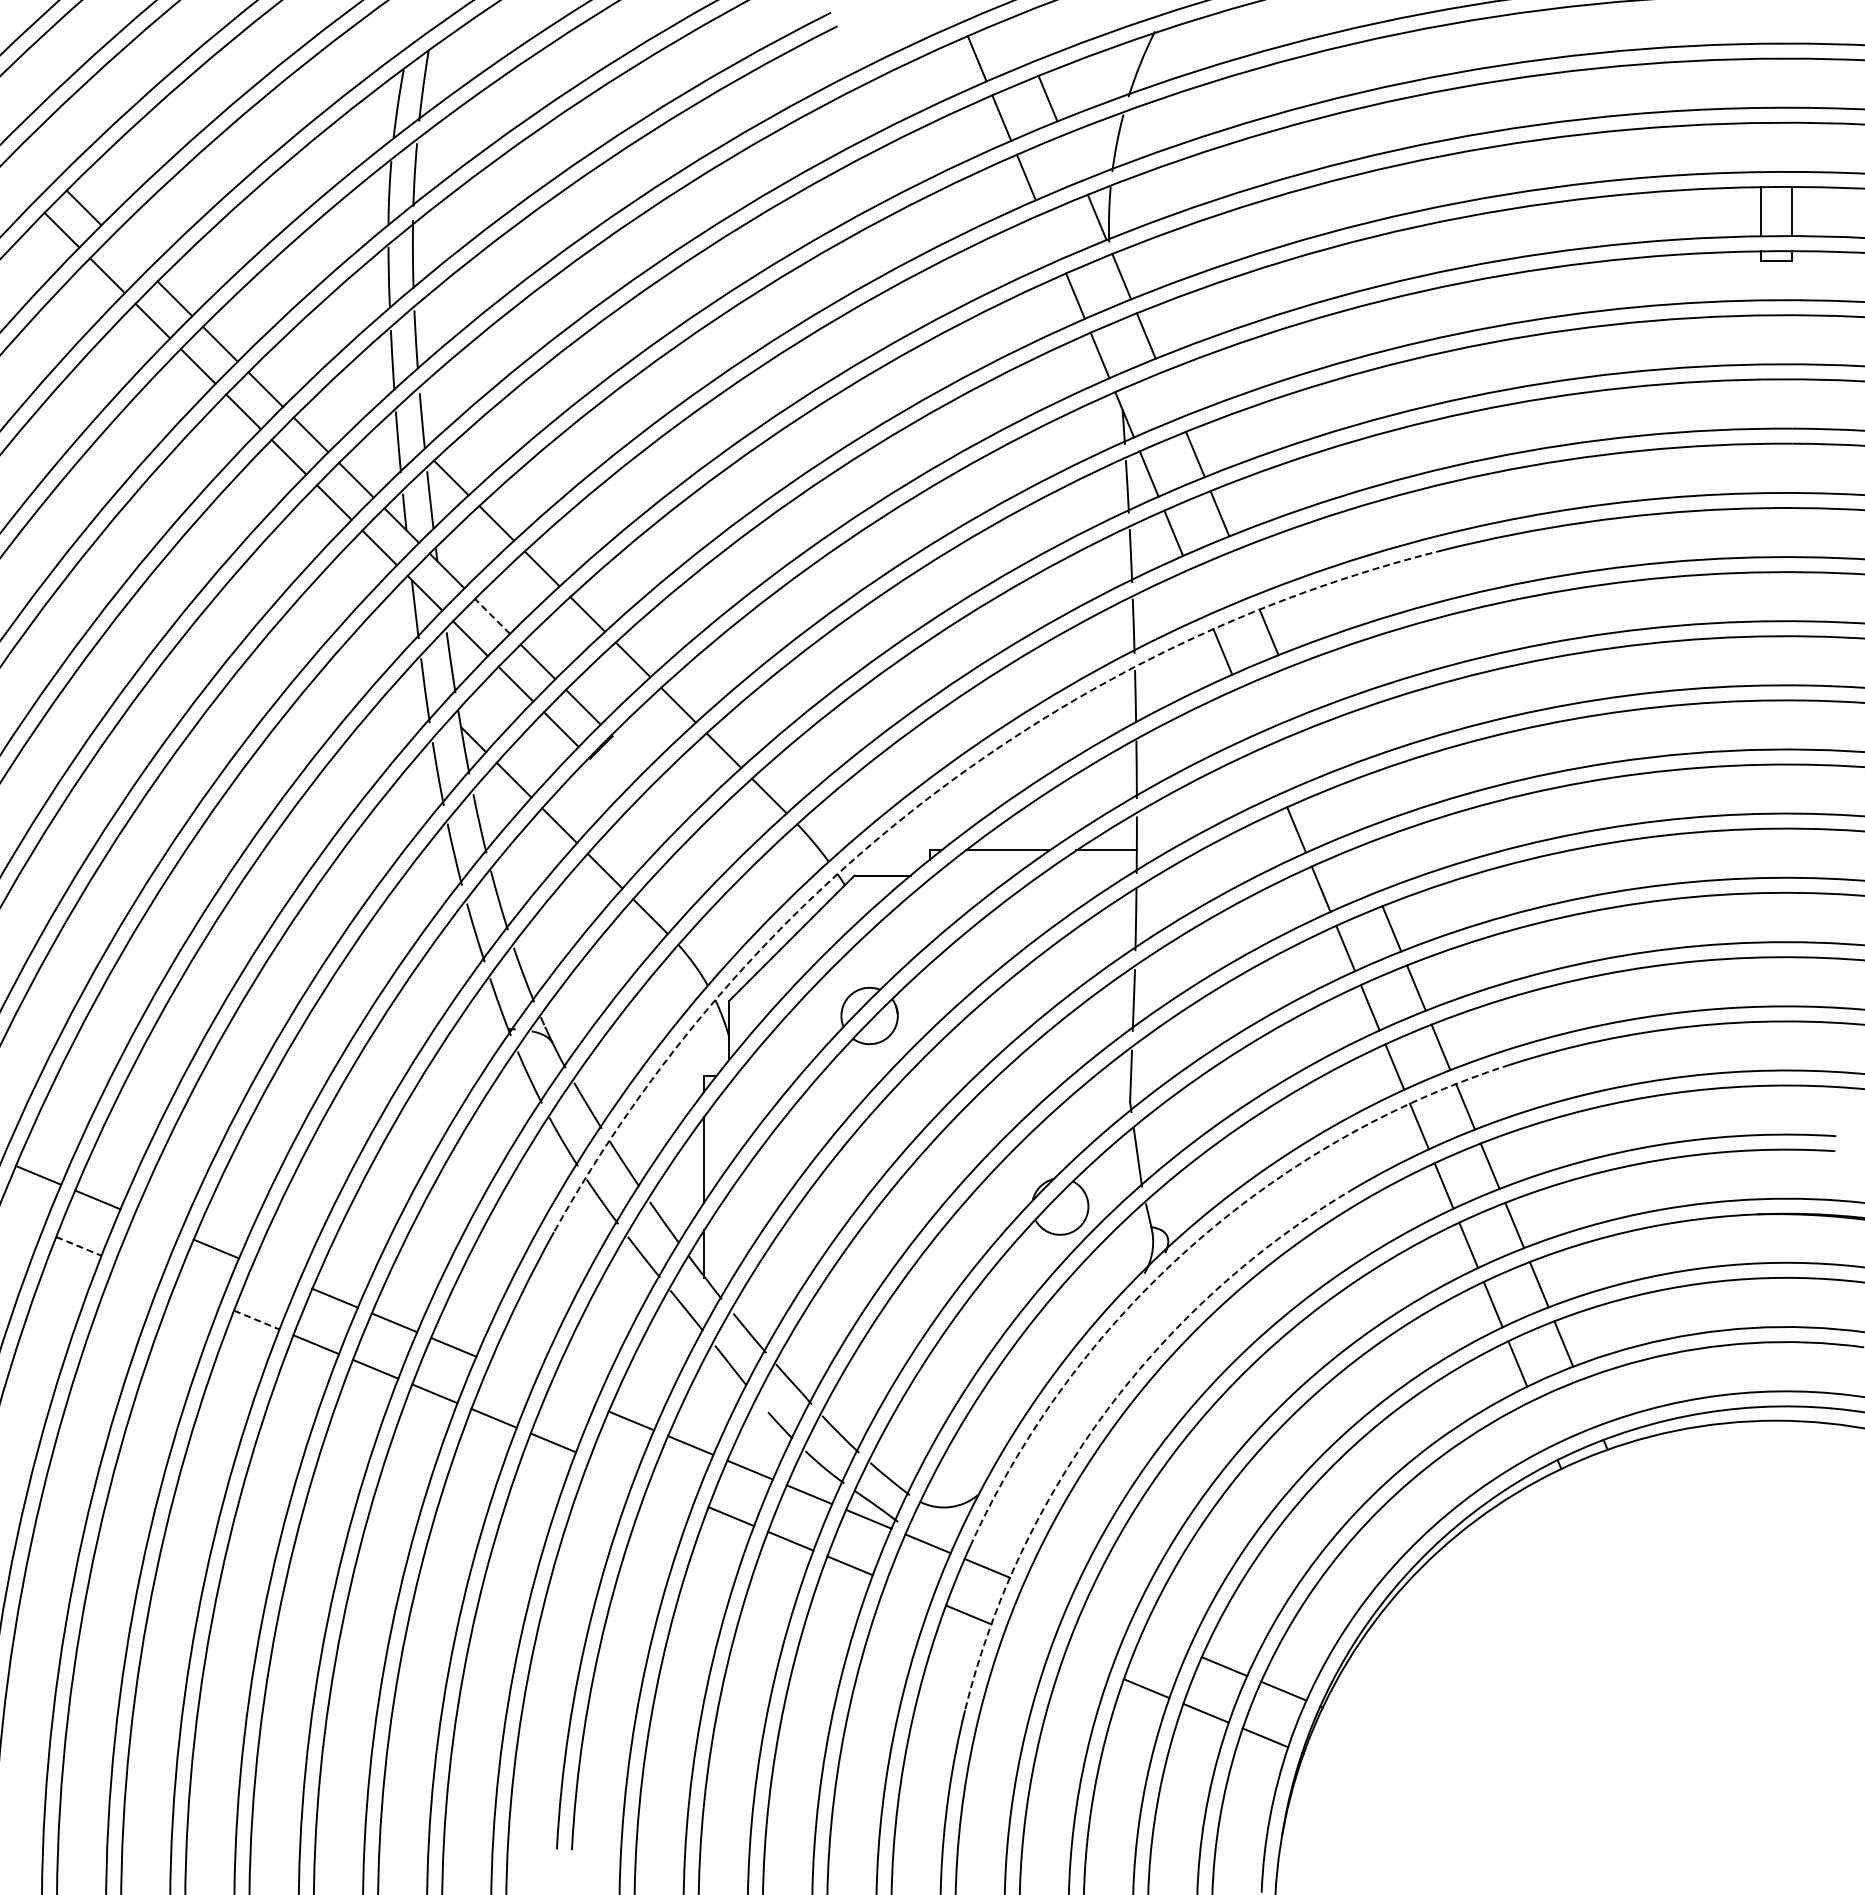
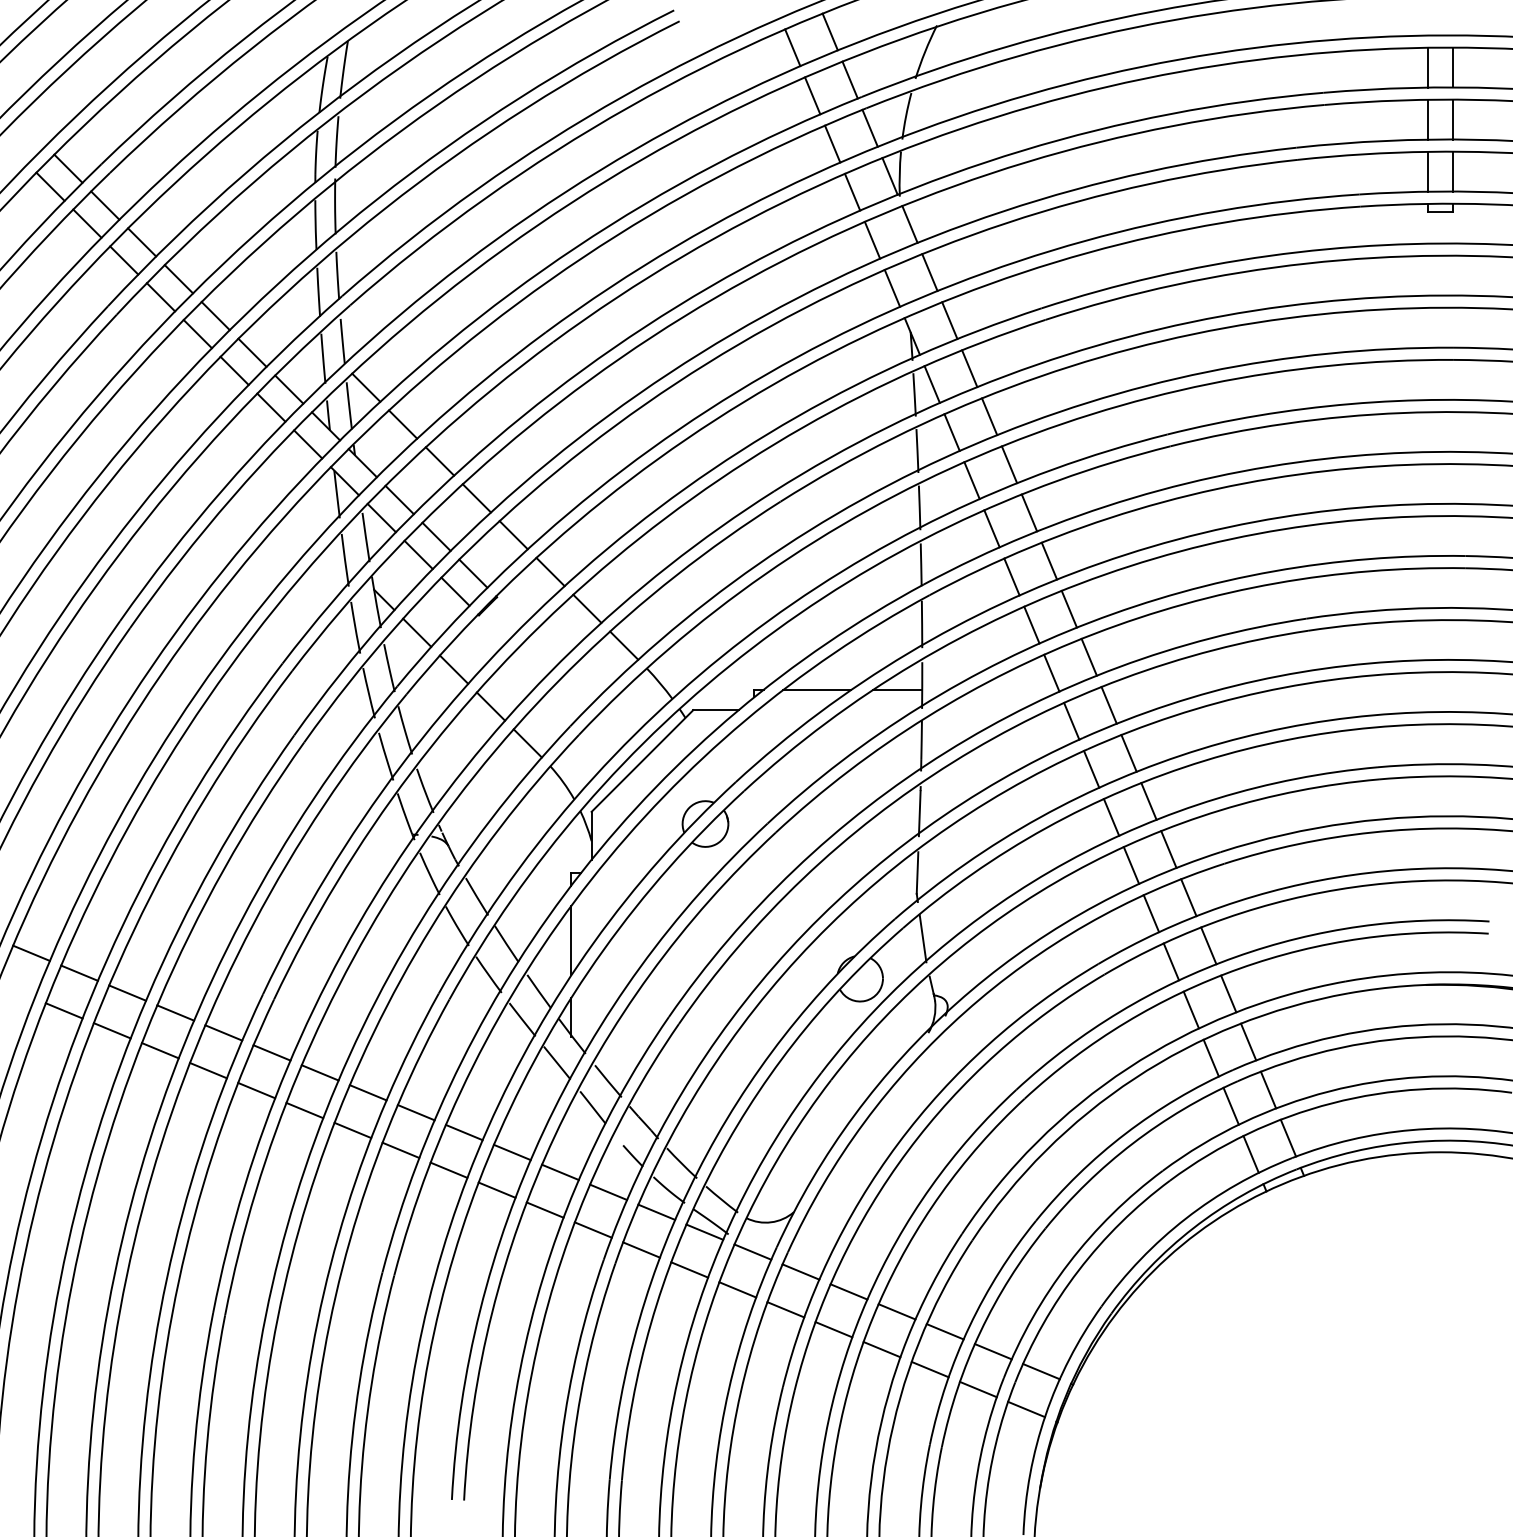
line: (1023, 39) -> (830, 32), added
line: (1760, 82) -> (1428, 66), added
line: (1791, 82) -> (1453, 66), added
line: (1791, 146) -> (1453, 118), added
line: (1760, 147) -> (1428, 119), added
line: (1072, 157) -> (870, 127), added
line: (1050, 236) -> (852, 191), added
line: (129, 253) -> (105, 205), added
line: (1170, 394) -> (949, 320), added
line: (1244, 572) -> (1009, 464), added
line: (1197, 592) -> (971, 480), added
line: (492, 616) -> (399, 500), dashed -> solid
line: (1293, 691) -> (1049, 560), added
line: (1247, 711) -> (1011, 577), added
line: (1317, 750) -> (1068, 608), added
line: (1271, 770) -> (1031, 624), added
arc: (927, 798) -> (752, 647), dashed -> solid
line: (1342, 810) -> (1089, 657), added
line: (1366, 869) -> (1108, 705), added
line: (156, 1224) -> (127, 993), added
line: (78, 1246) -> (63, 1010), dashed -> solid
arc: (1189, 1247) -> (964, 1011), dashed -> solid
line: (137, 1270) -> (111, 1030), added
line: (275, 1273) -> (223, 1032), added
line: (197, 1295) -> (160, 1050), added
line: (256, 1320) -> (208, 1071), dashed -> solid
line: (512, 1371) -> (415, 1112), added
line: (571, 1396) -> (463, 1132), added
line: (1587, 1403) -> (1287, 1138), added
arc: (1107, 1410) -> (898, 1143), dashed -> solid
line: (1541, 1423) -> (1250, 1154), added
line: (612, 1467) -> (496, 1190), added
line: (671, 1491) -> (544, 1209), added
line: (909, 1589) -> (737, 1289), added
line: (1046, 1592) -> (848, 1291), added
line: (1105, 1617) -> (896, 1311), added
line: (1027, 1639) -> (833, 1329), added
line: (1164, 1641) -> (944, 1331), added
line: (1086, 1663) -> (881, 1349), added

